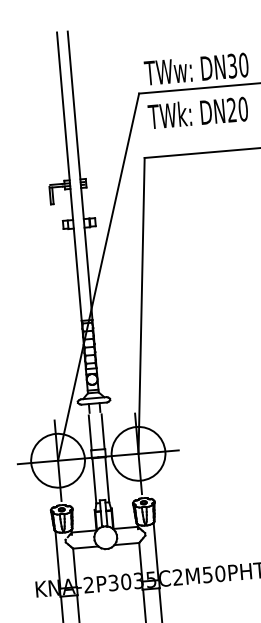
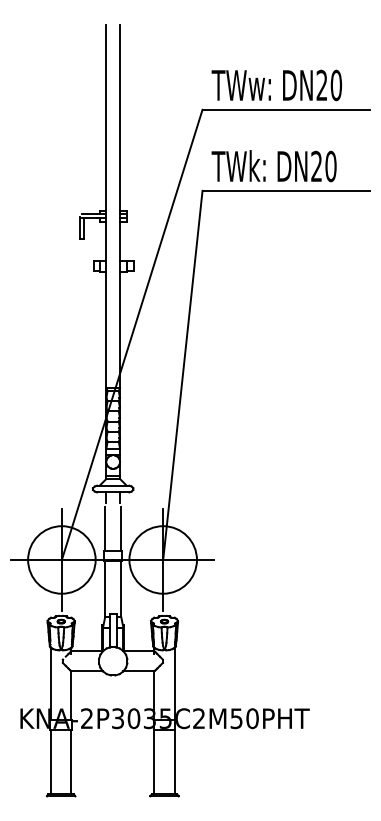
text: (231, 66) -> (321, 85), DN30 -> DN20
text: (197, 113) -> (273, 166), moved

